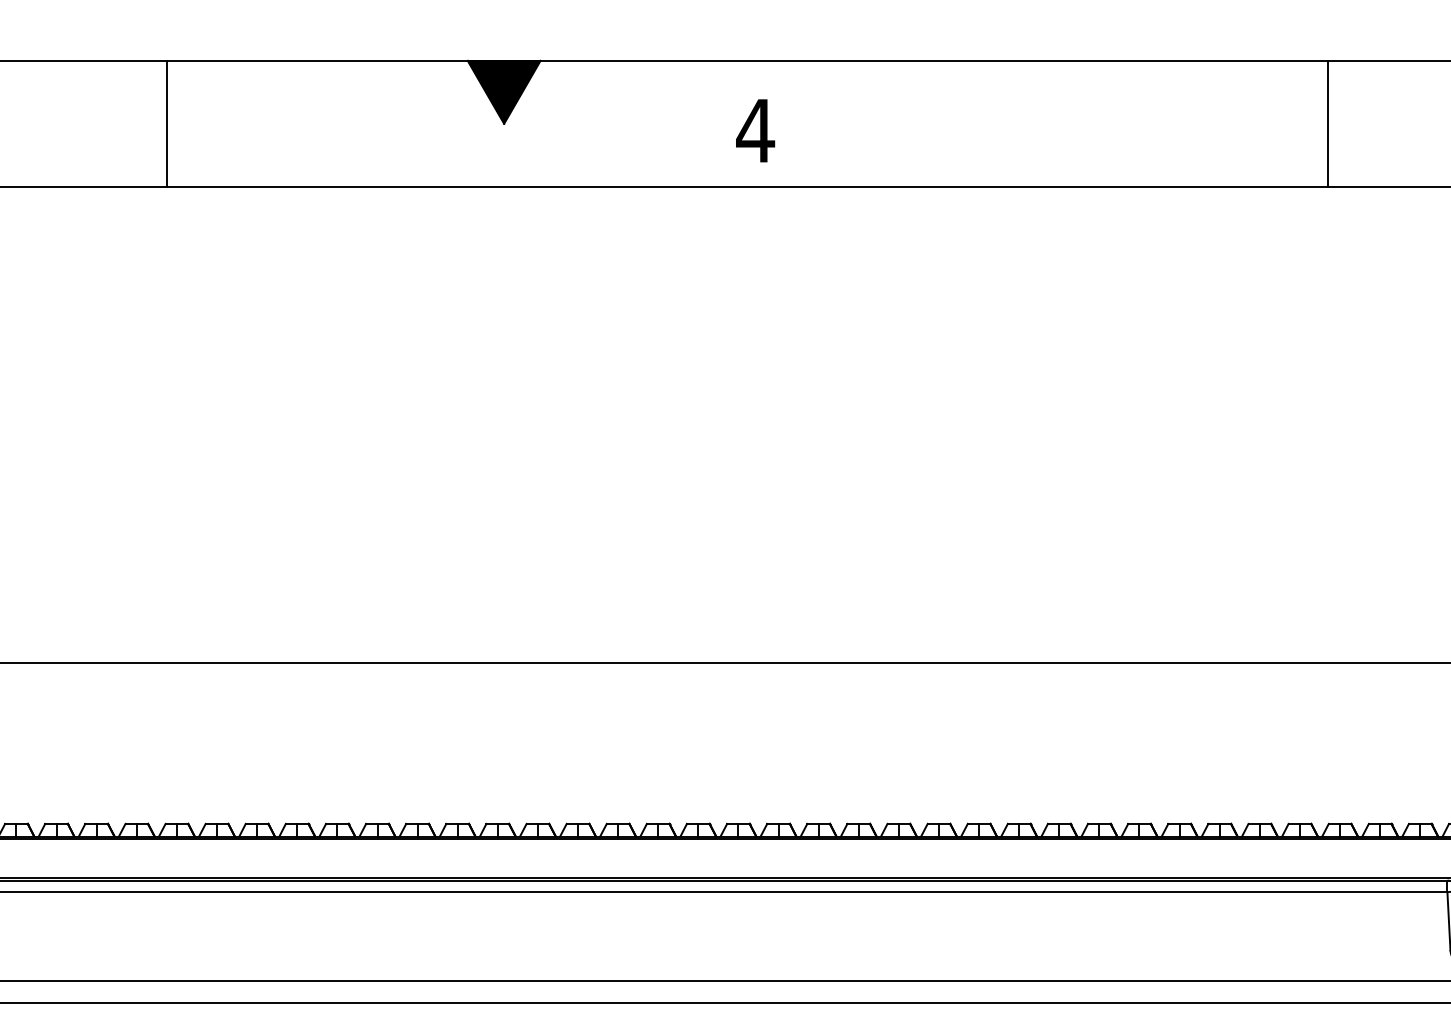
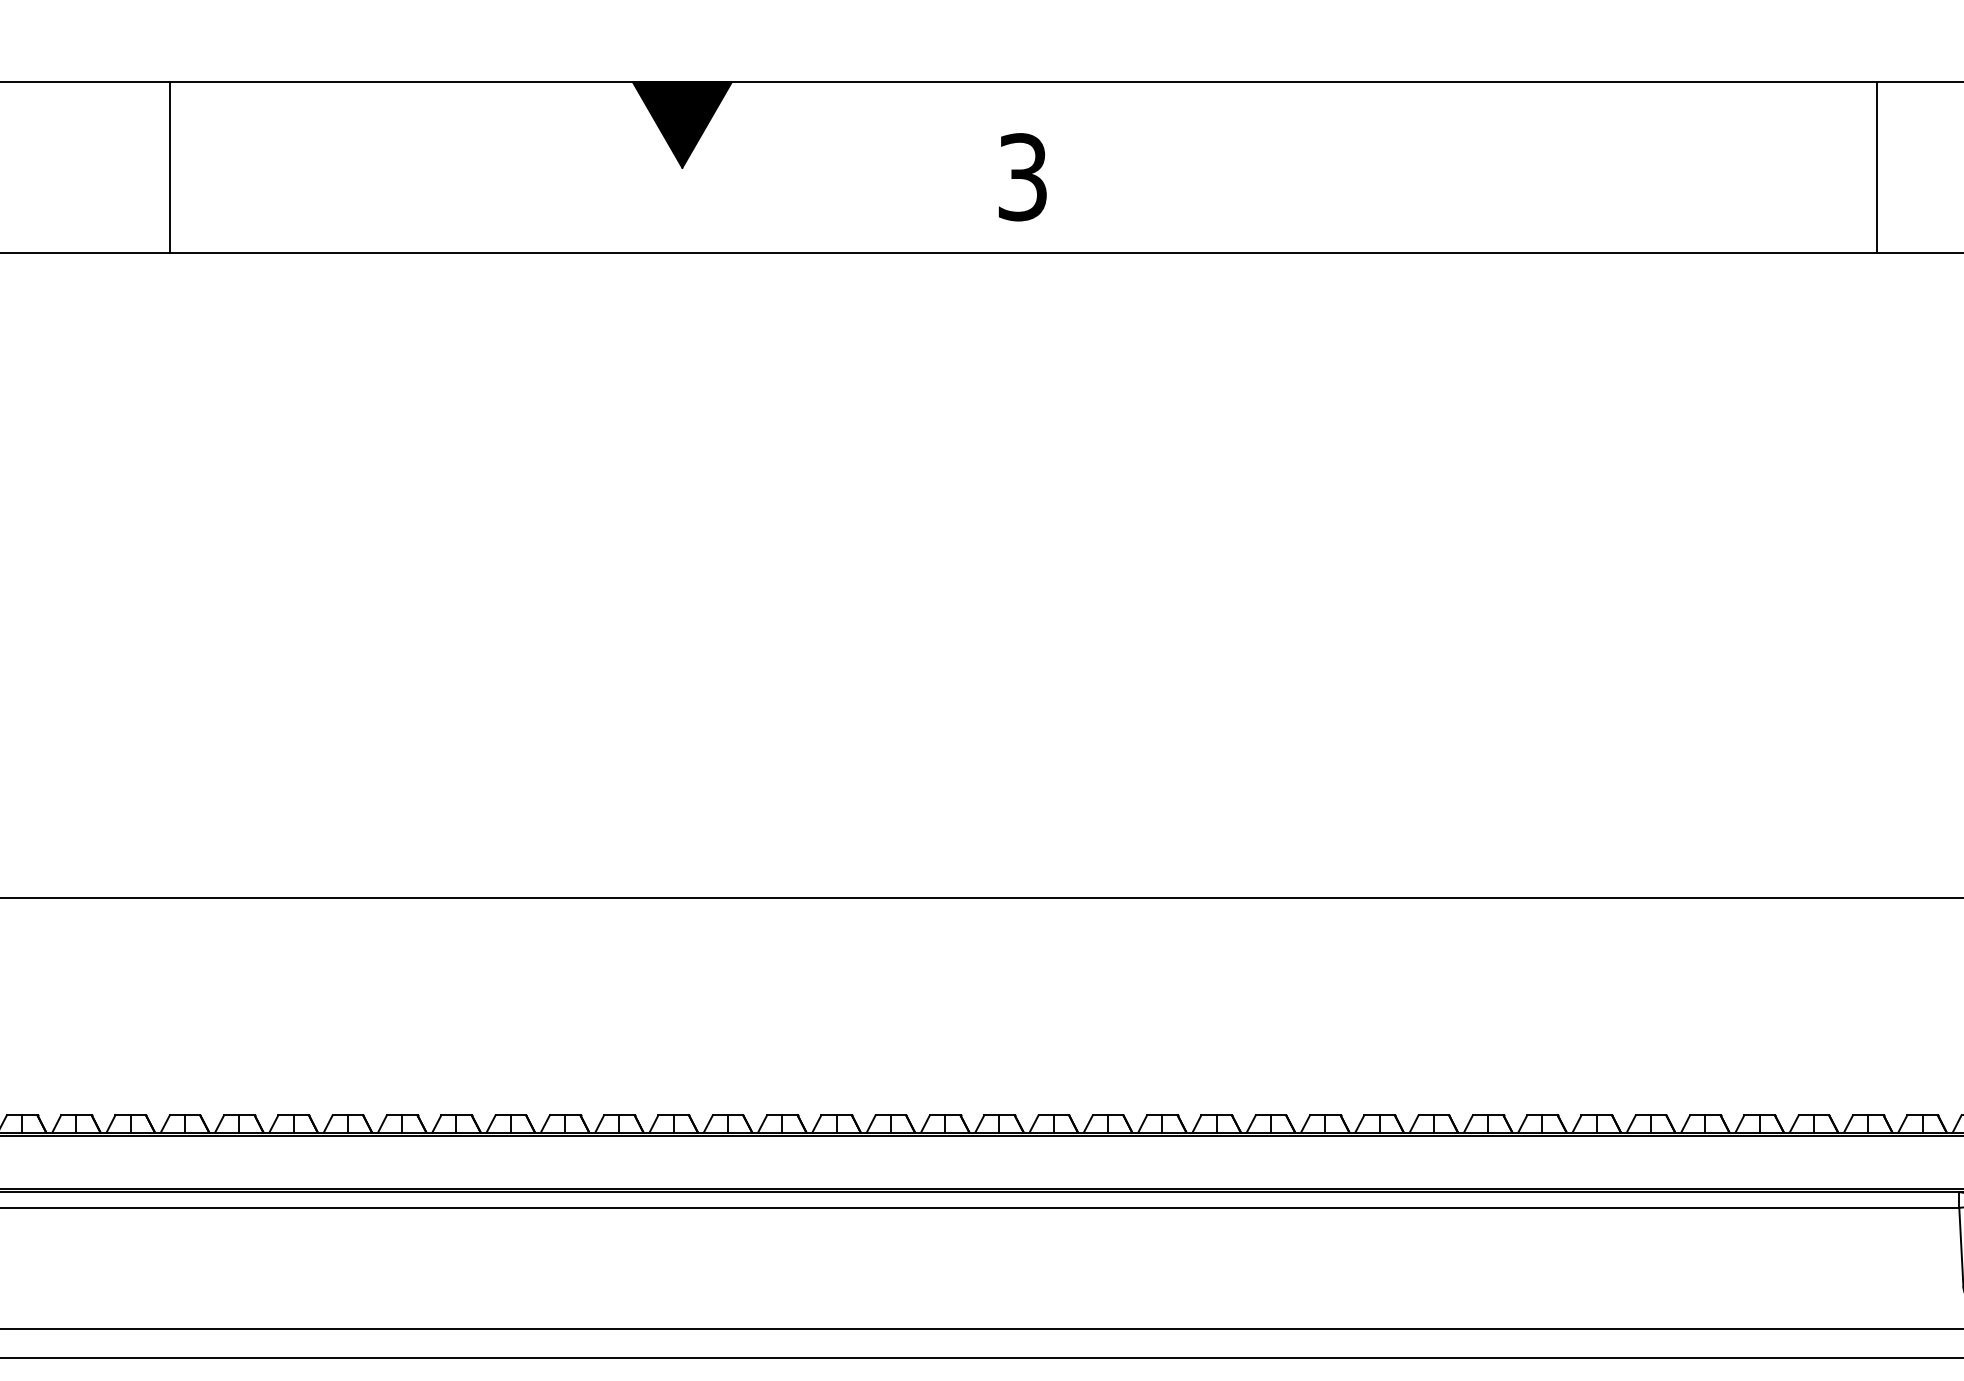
line: (167, 123) -> (170, 167), moved
line: (1327, 123) -> (1876, 167), moved
text: (755, 131) -> (1022, 177), 4 -> 3

